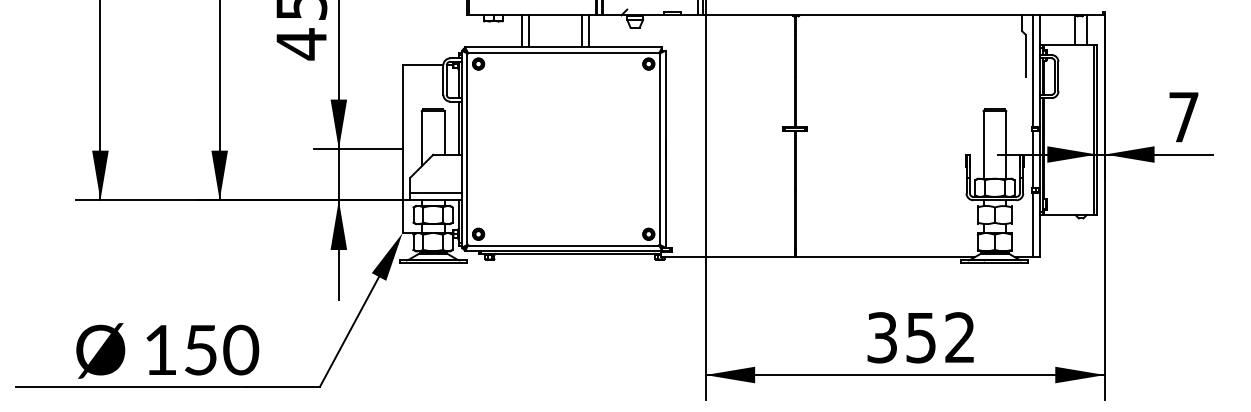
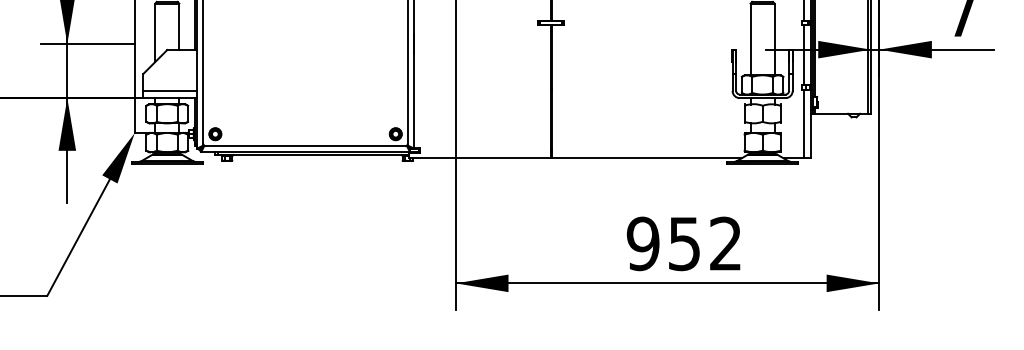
text: (881, 337) -> (642, 243), 352 -> 952

